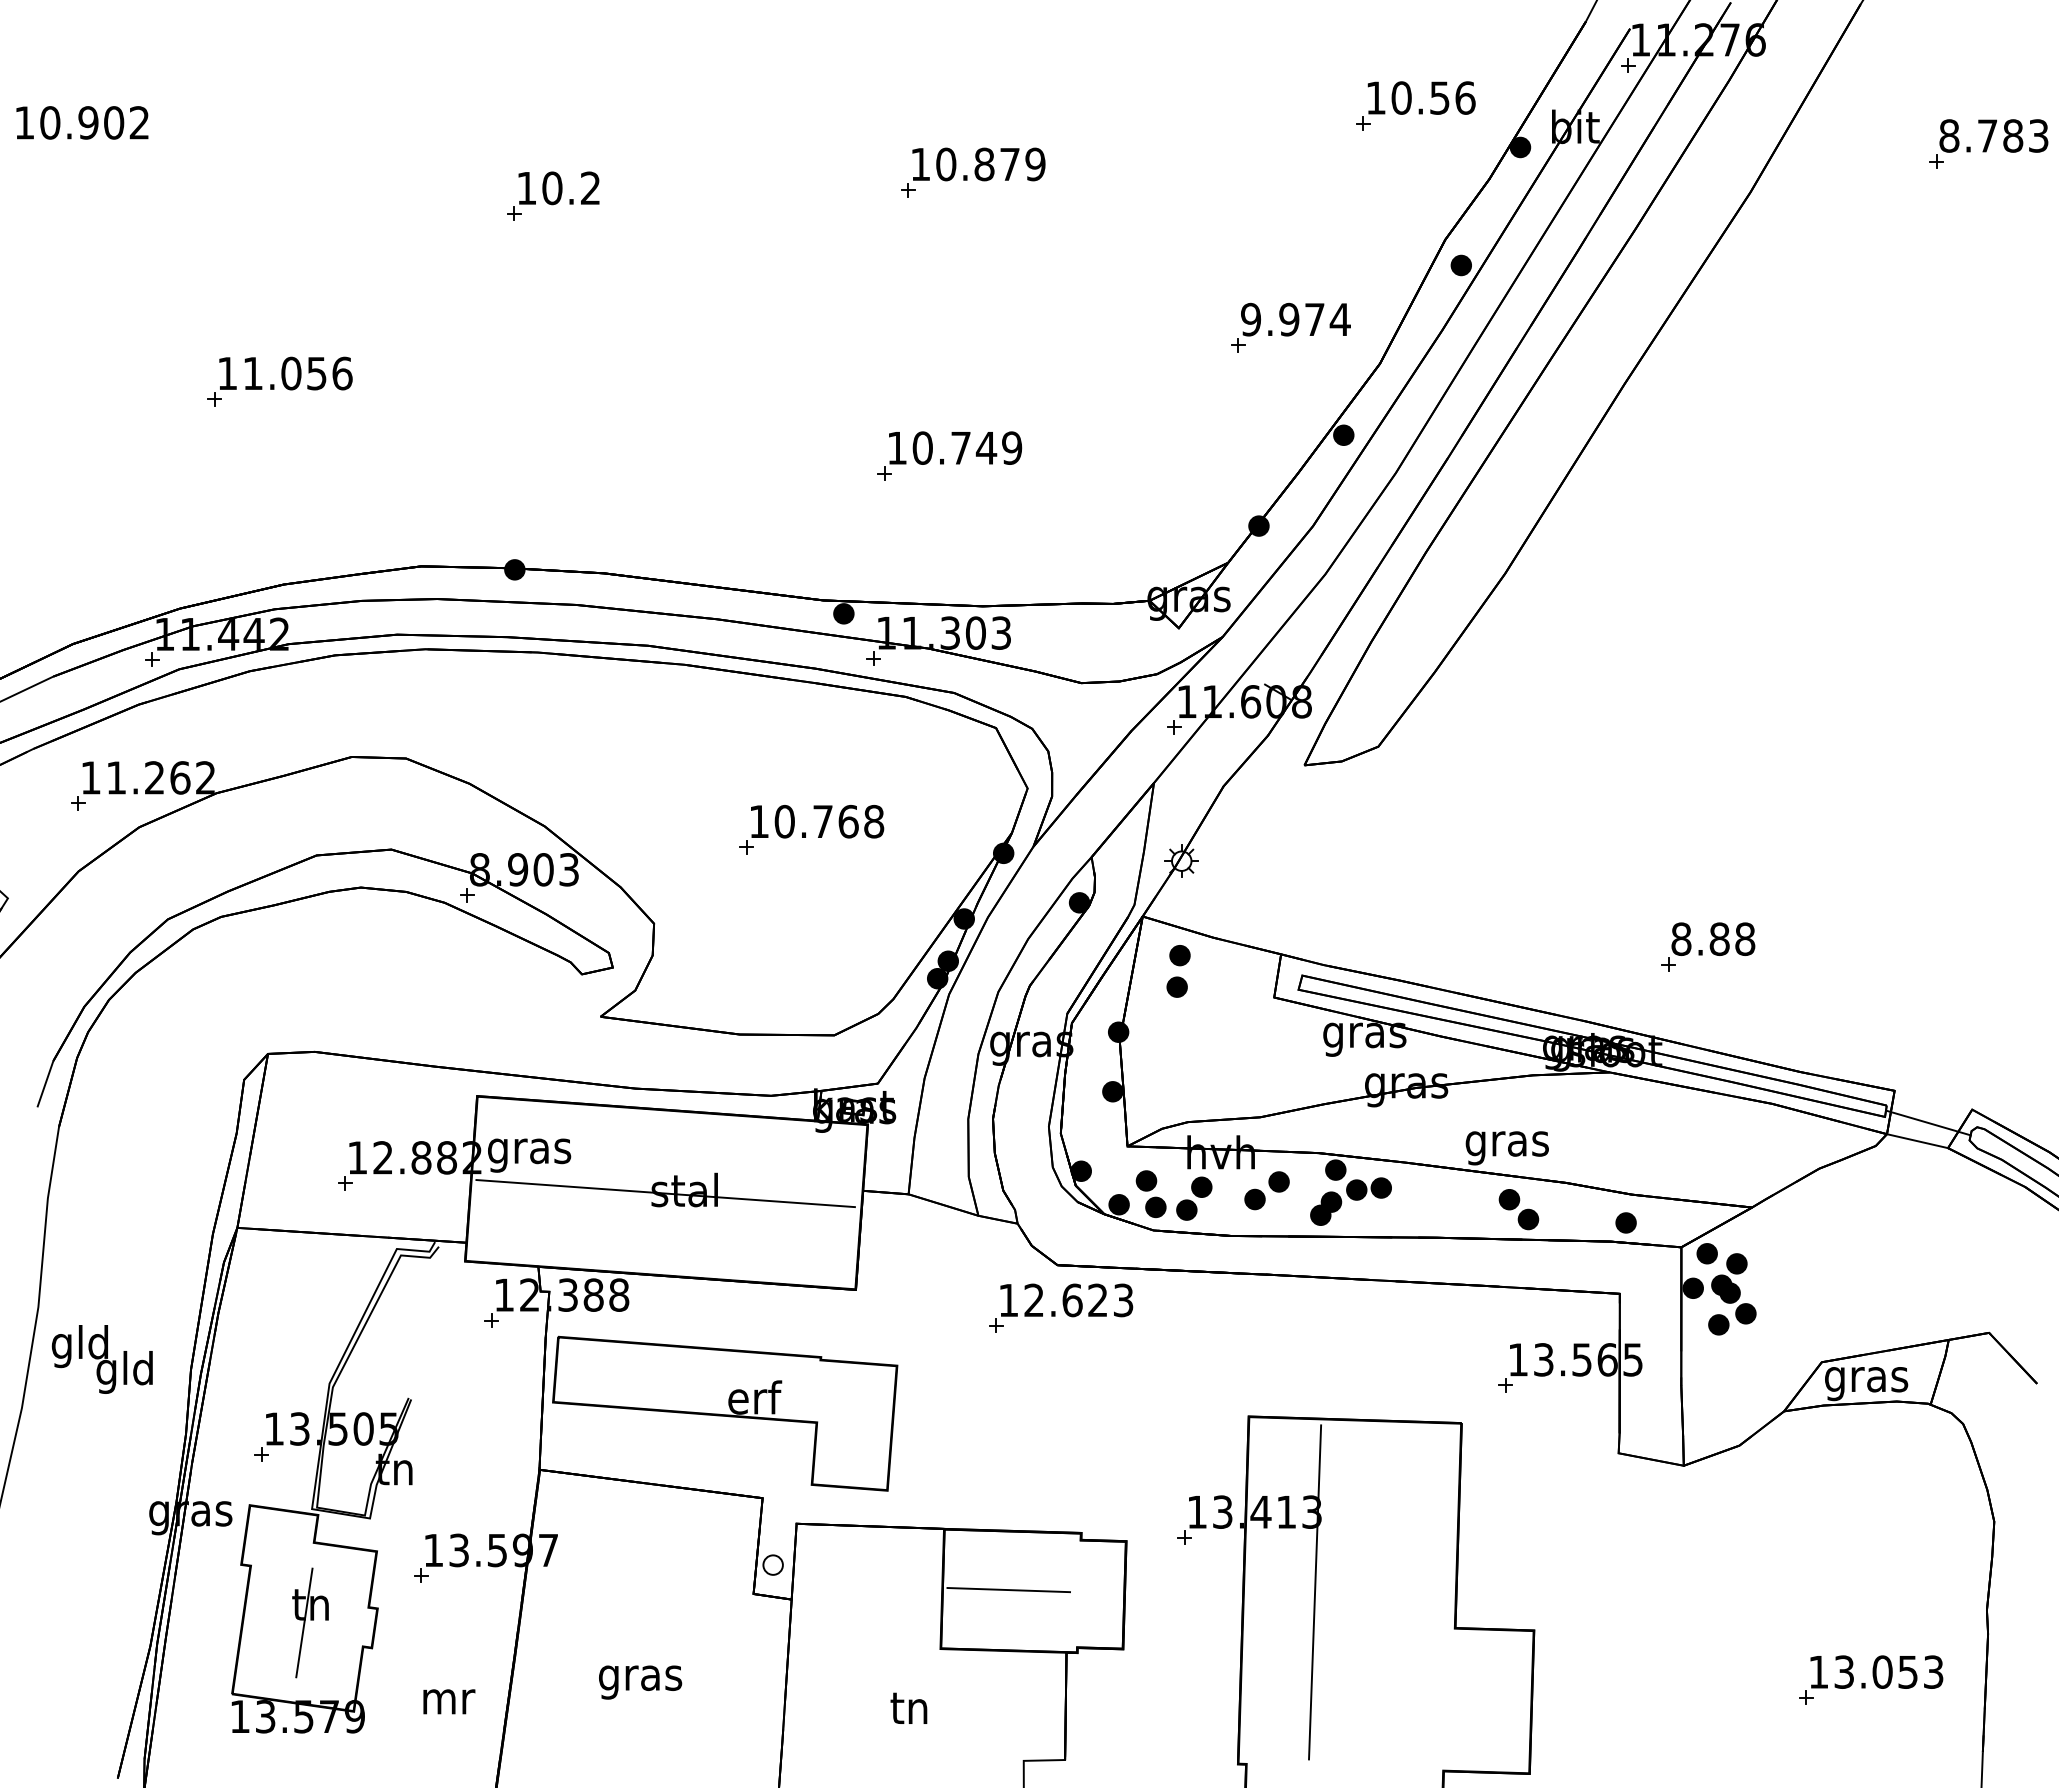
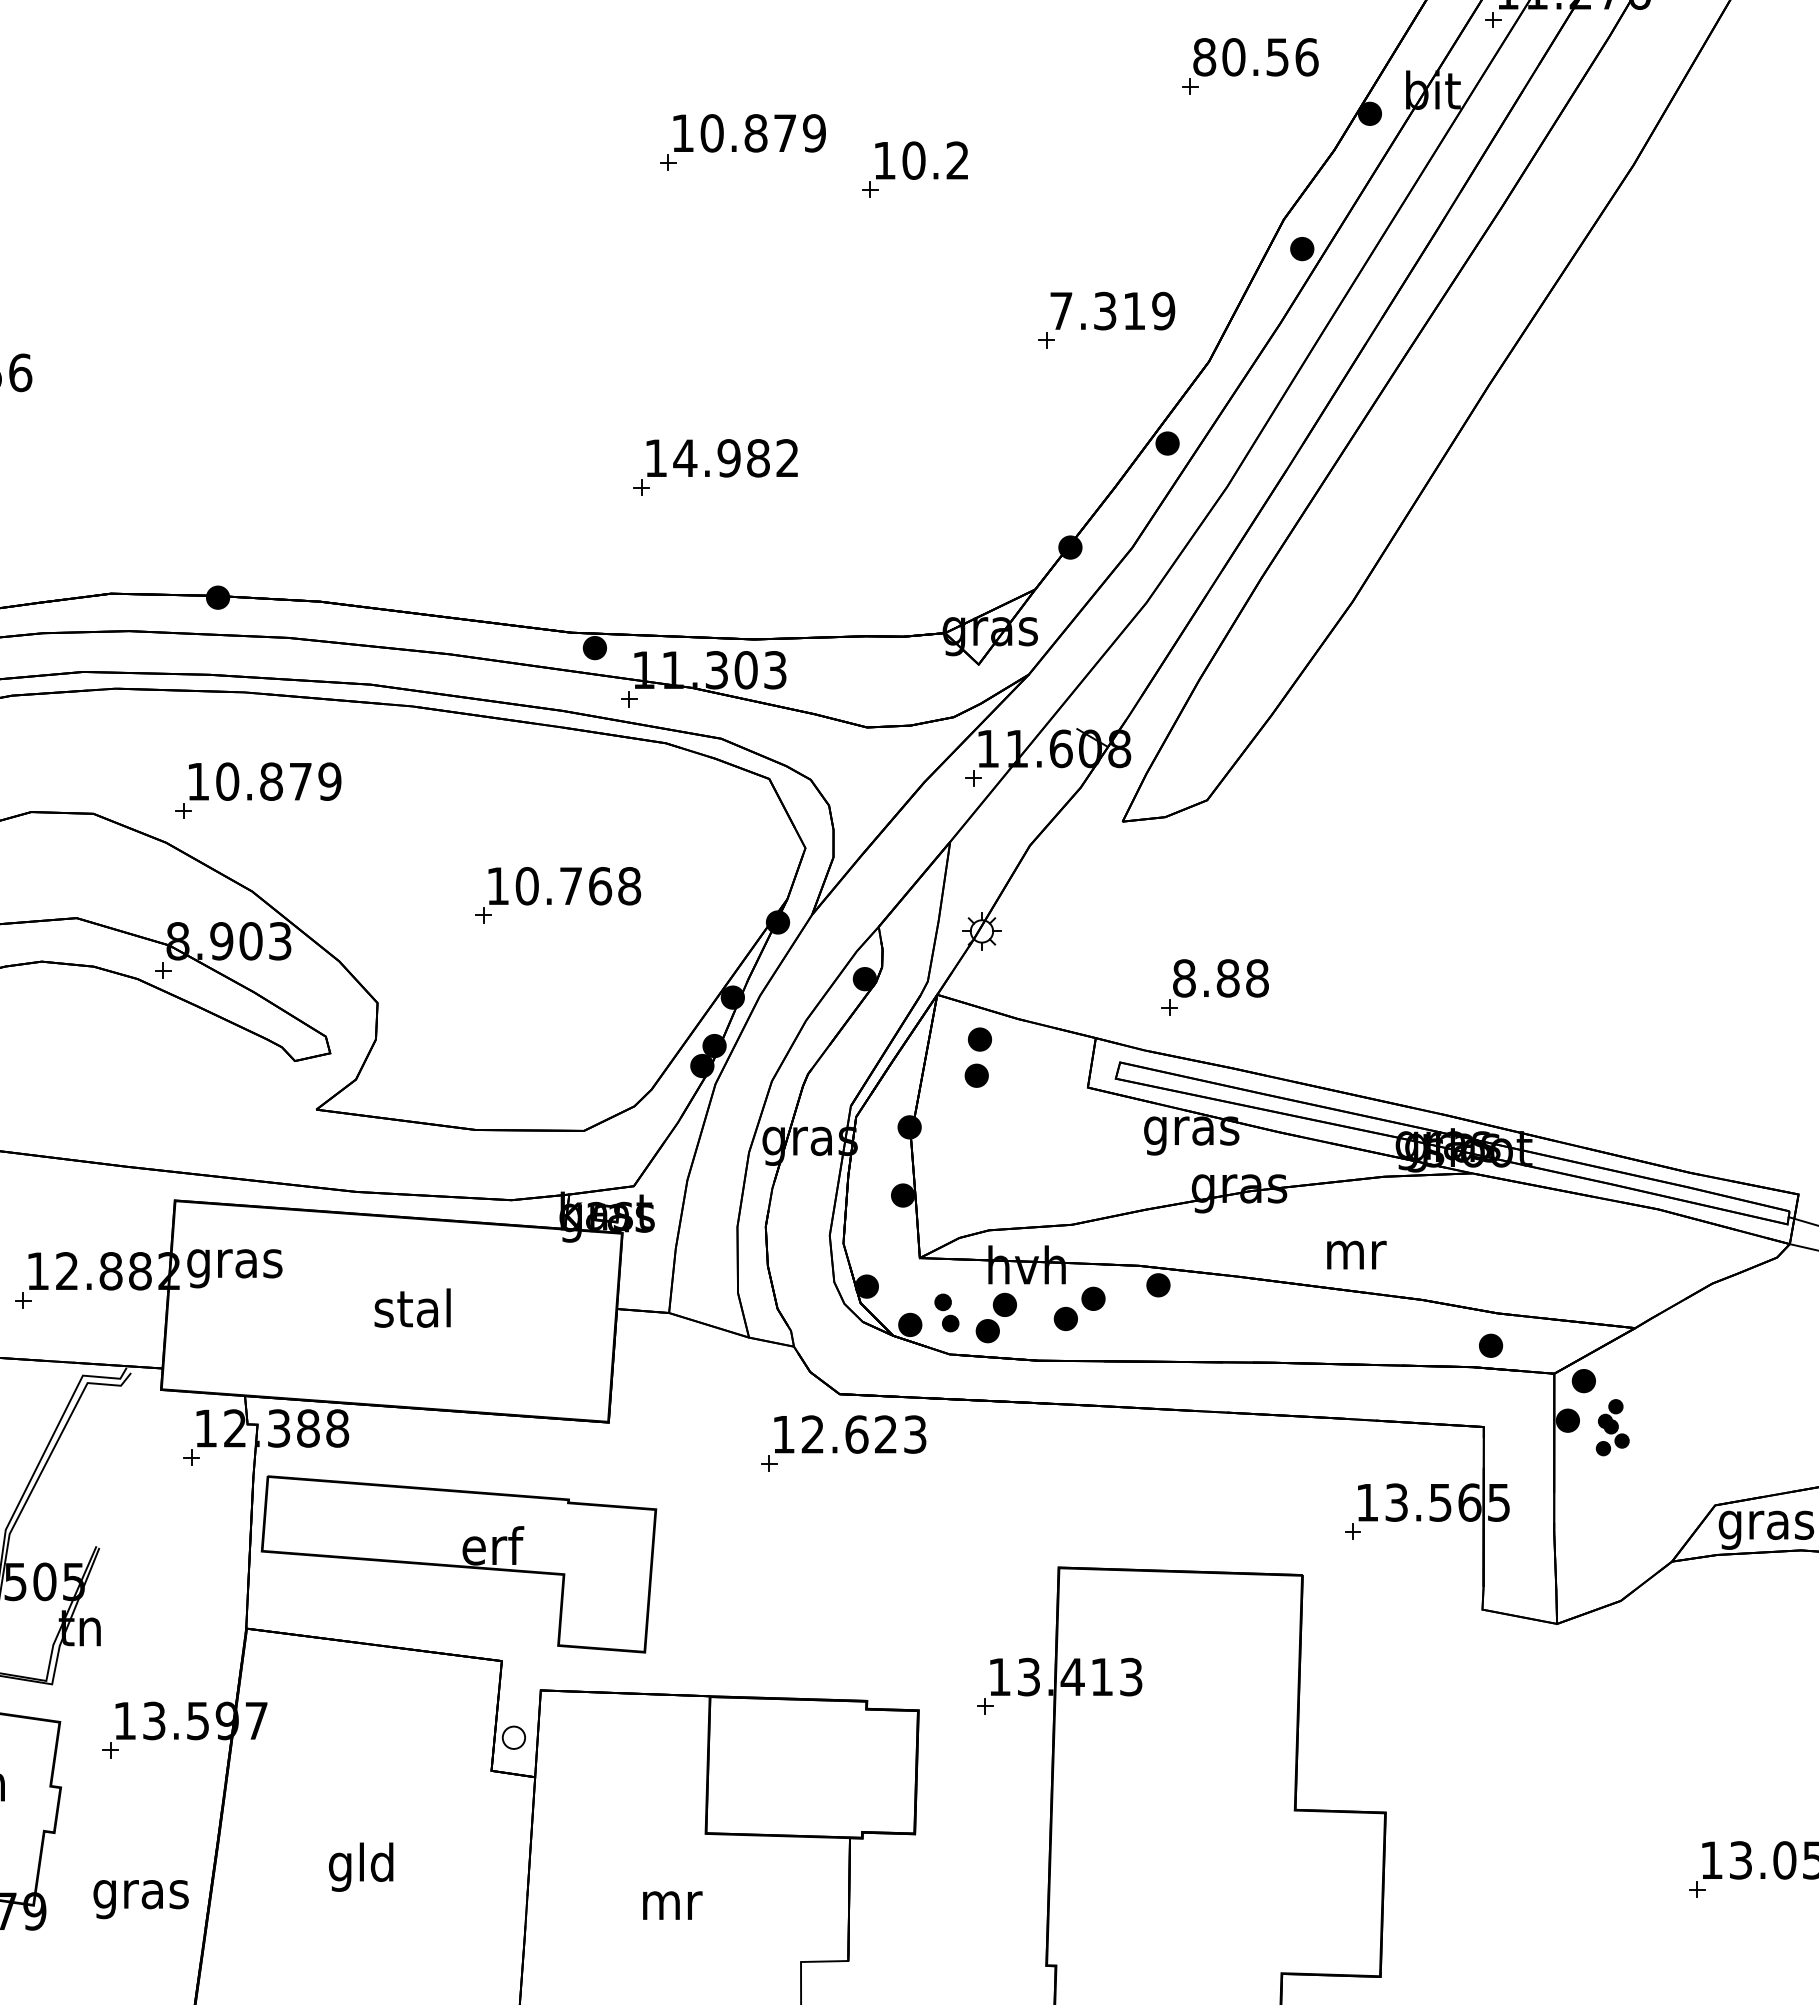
text: (1376, 97) -> (1205, 56), 10.56 -> 80.56
part: (553, 195) -> (915, 168), moved
text: (1295, 319) -> (1112, 310), 9.974 -> 7.319
text: (967, 447) -> (736, 457), 10.749 -> 14.982
part: (550, 738) -> (258, 790), added
part: (1708, 946) -> (1215, 986), moved
text: (1506, 1148) -> (1353, 1260), gras -> mr
line: (665, 1193) -> (390, 1312), removed
part: (1150, 1194) -> (946, 1313), size x0.7
part: (1350, 1201) -> (1175, 1321), removed
part: (1518, 1209) -> (1367, 1330), removed
part: (1732, 1294) -> (1612, 1427), size x0.6
line: (1008, 1590) -> (783, 1766), removed
line: (1315, 1592) -> (1135, 1769), removed
text: (640, 1677) -> (361, 1866), gras -> gld
text: (447, 1706) -> (140, 1899), mr -> gras
text: (911, 1707) -> (672, 1900), tn -> mr

